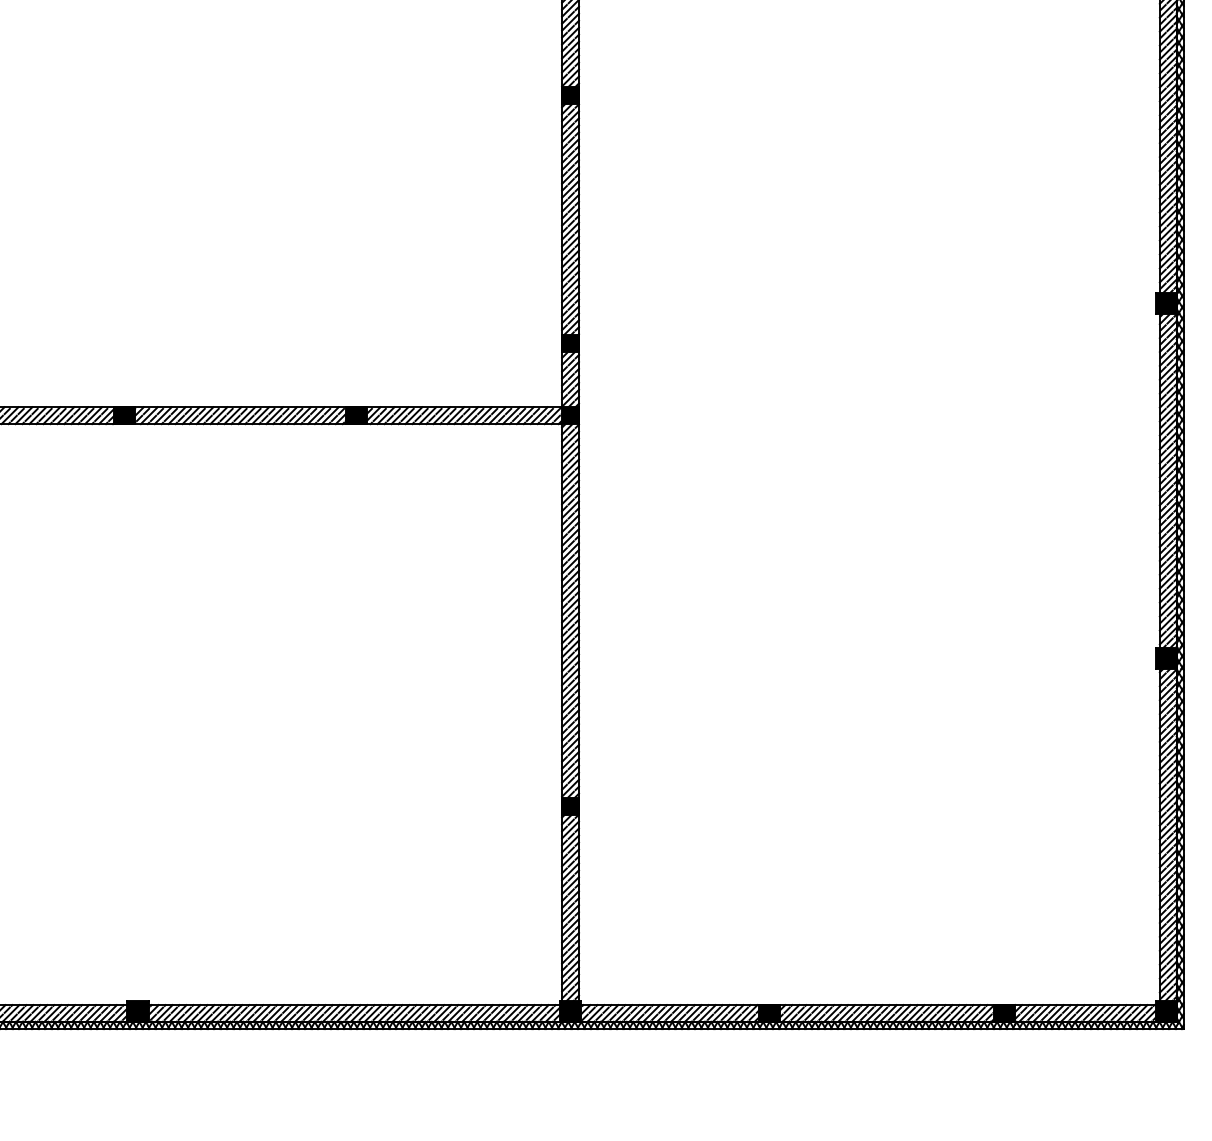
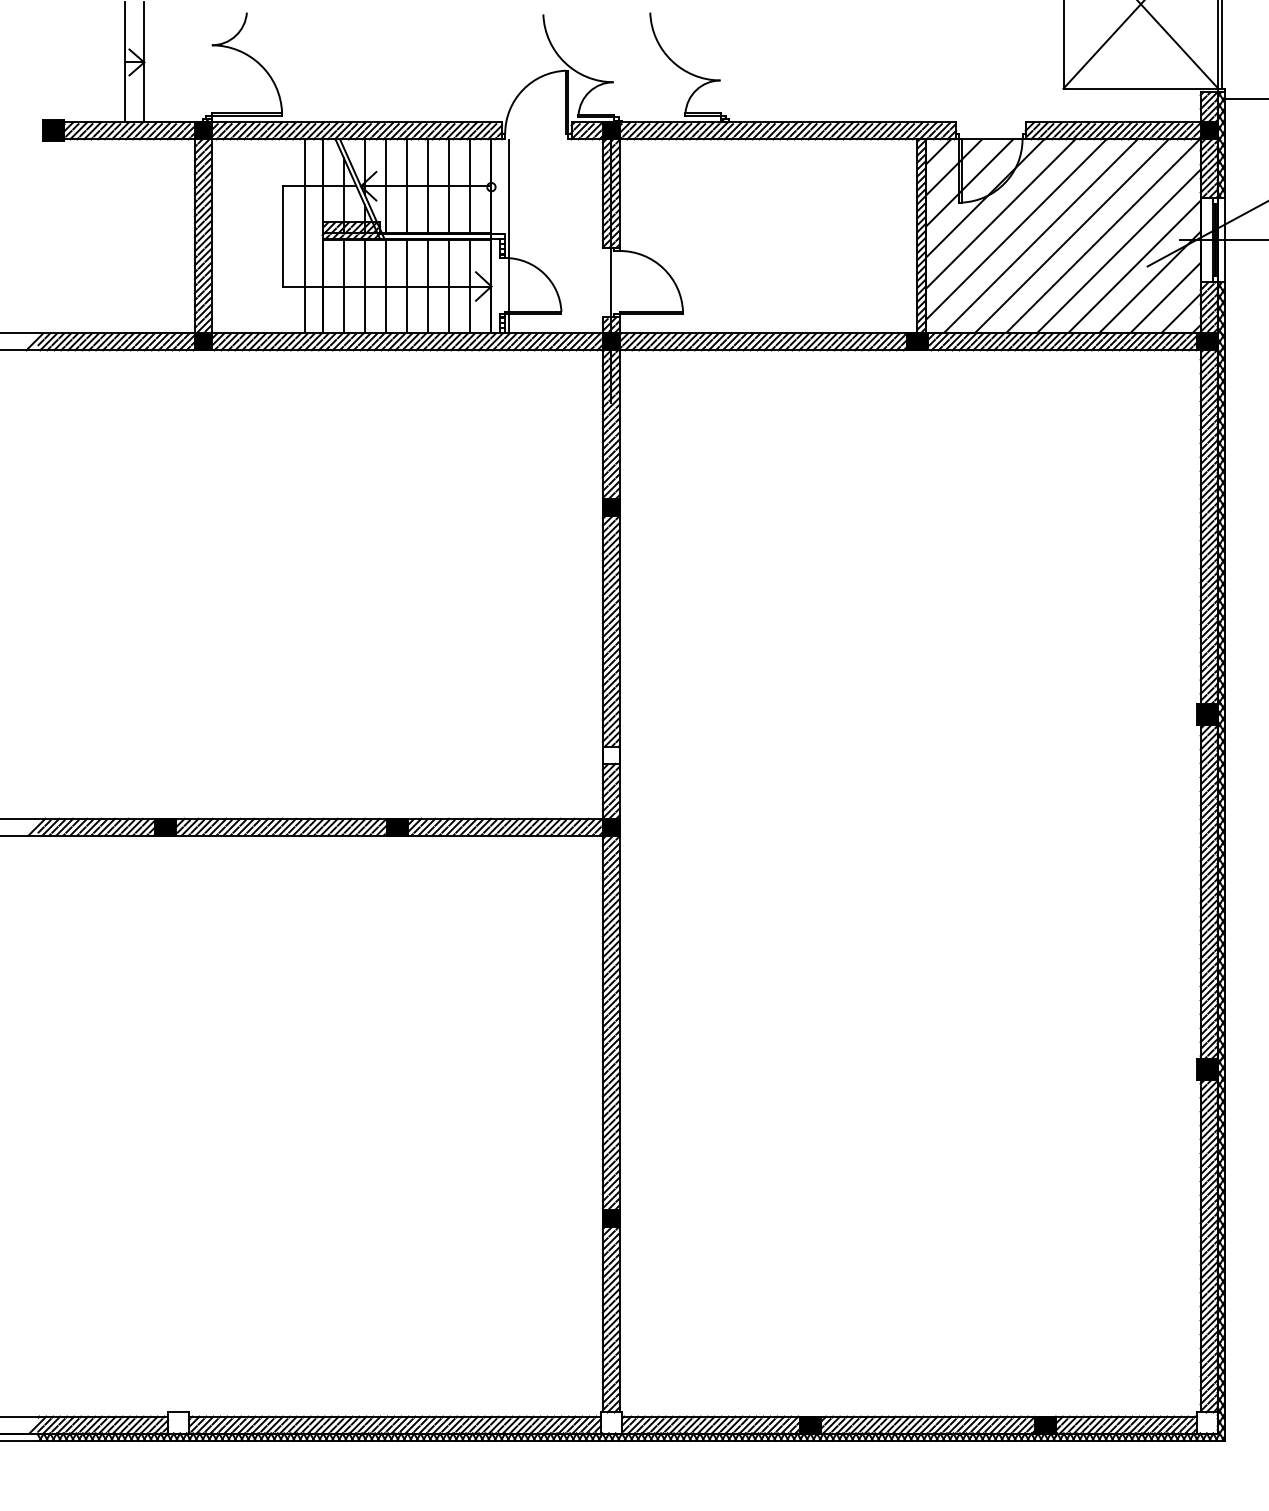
fill: (569, 343) -> (610, 755), removed
fill: (137, 1010) -> (178, 1422), removed
fill: (569, 1010) -> (610, 1422), removed
fill: (1165, 1010) -> (1206, 1422), removed

